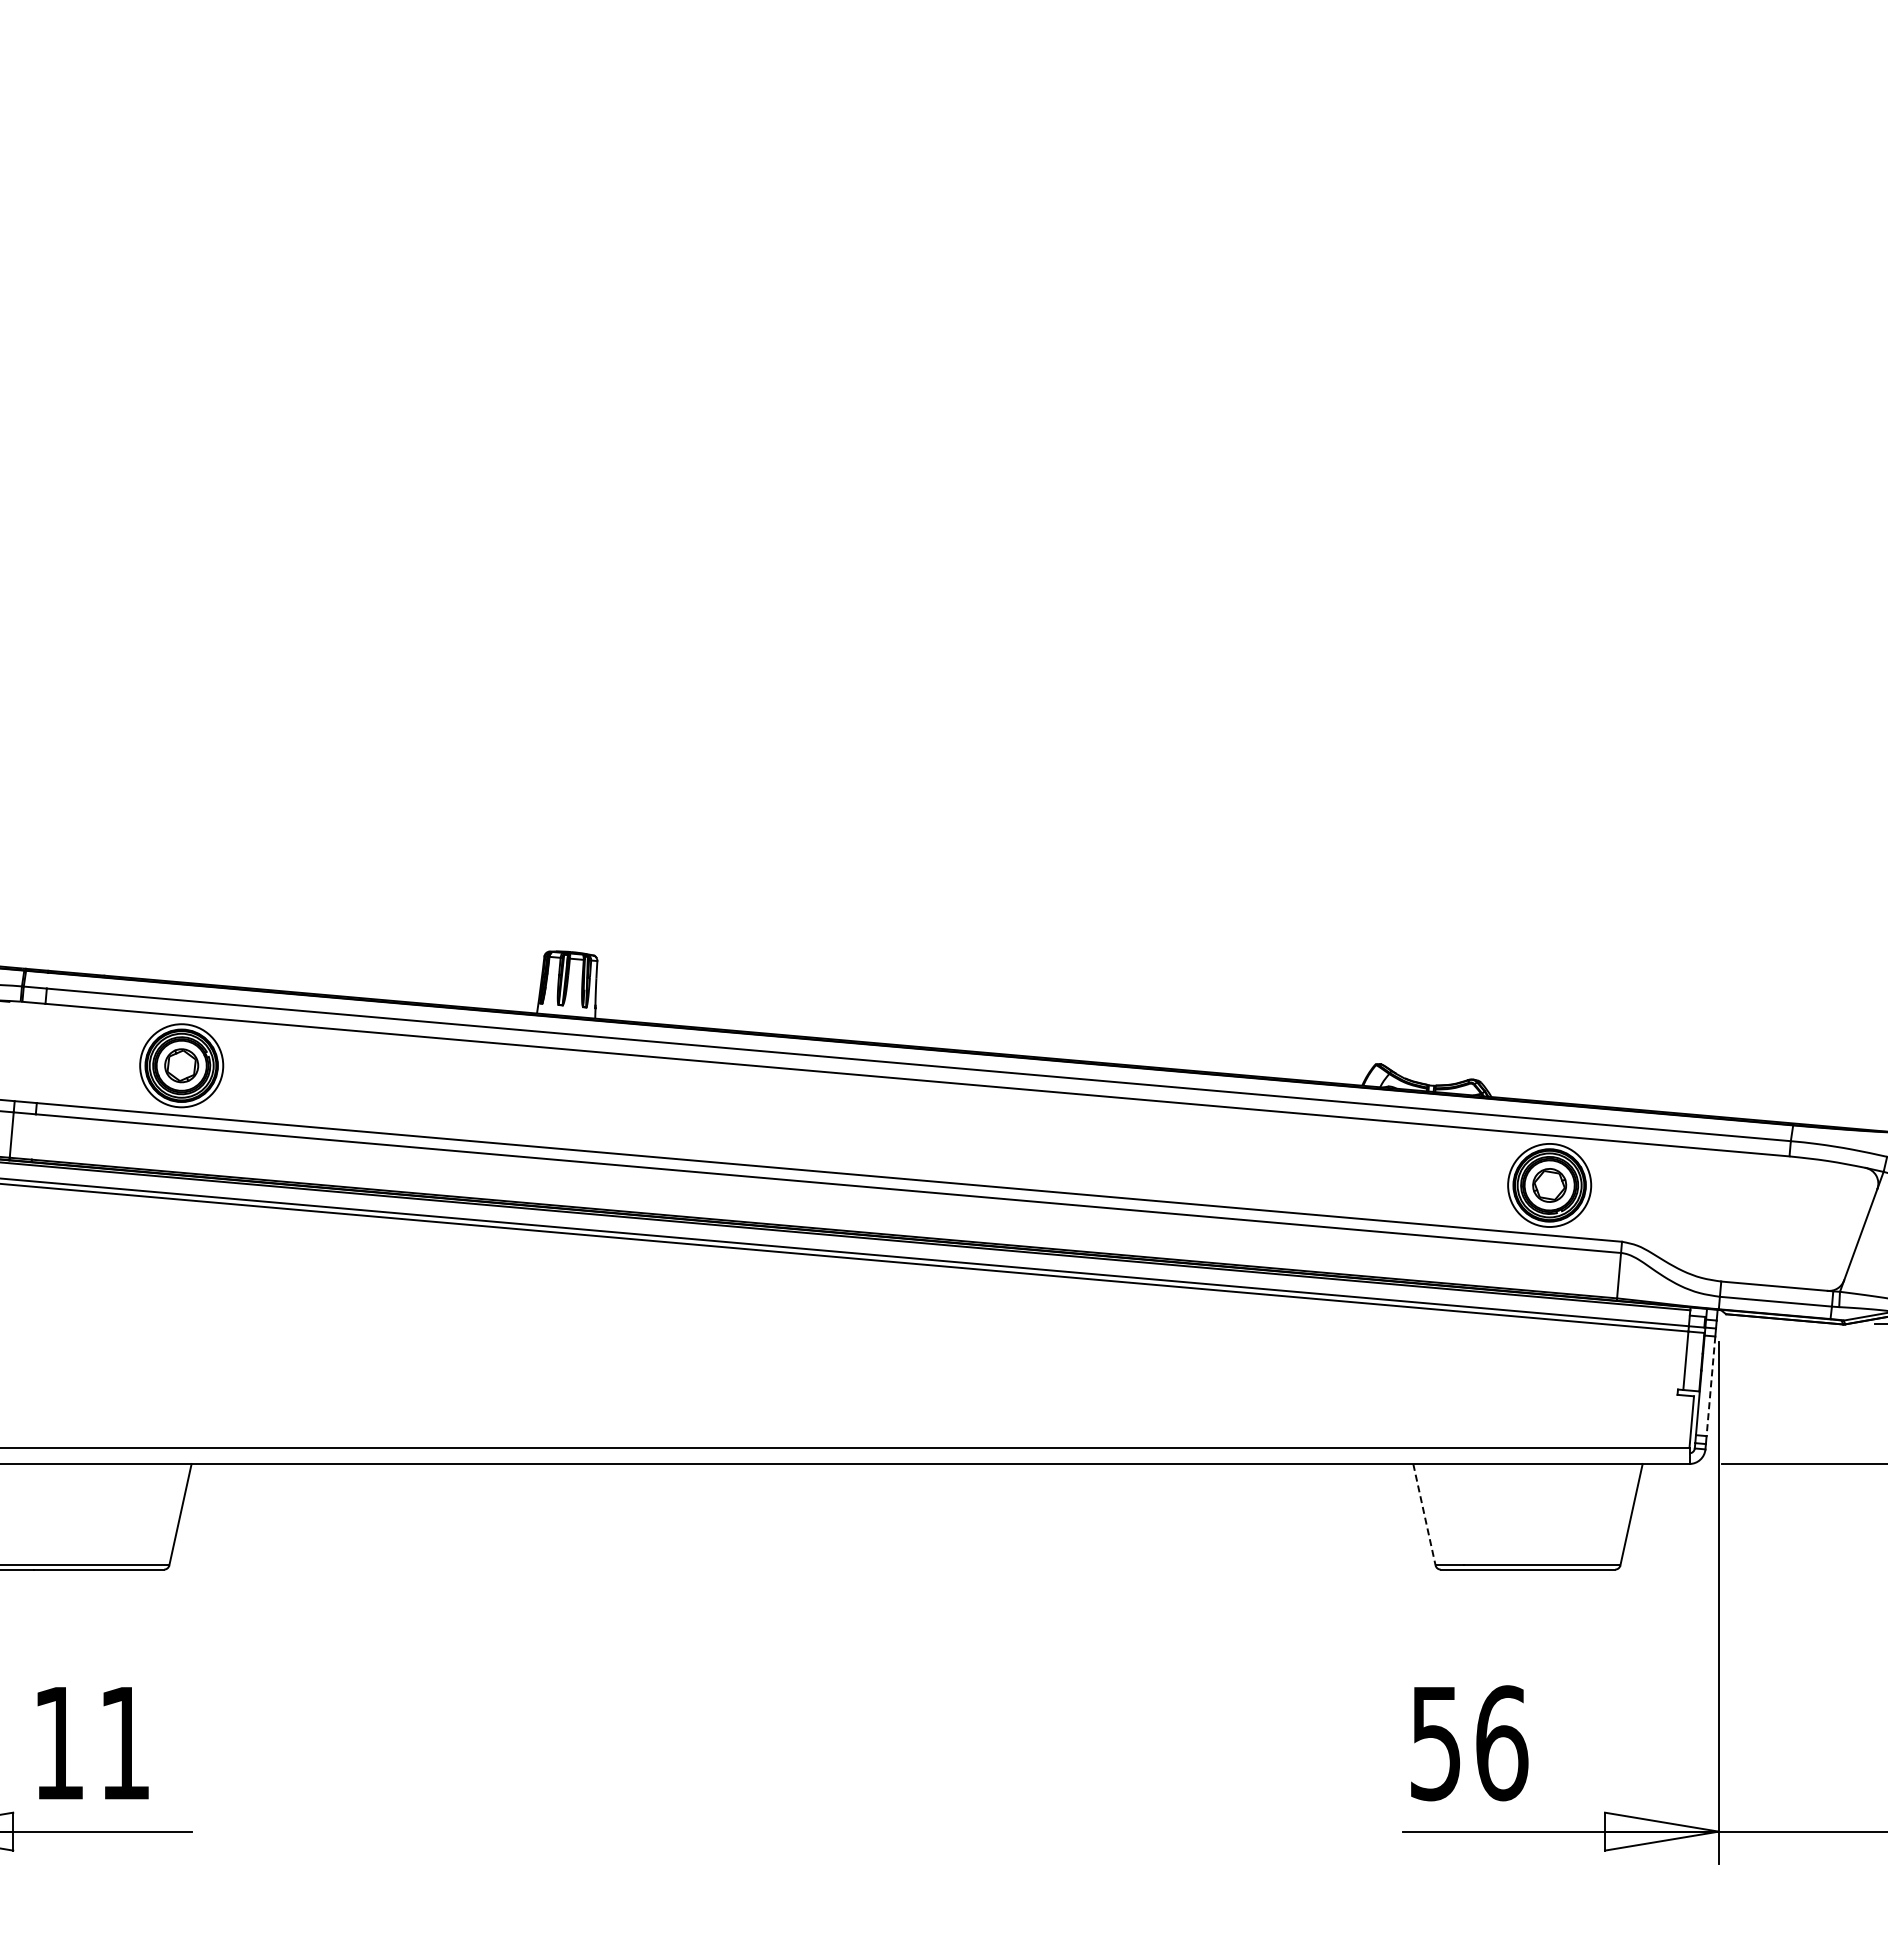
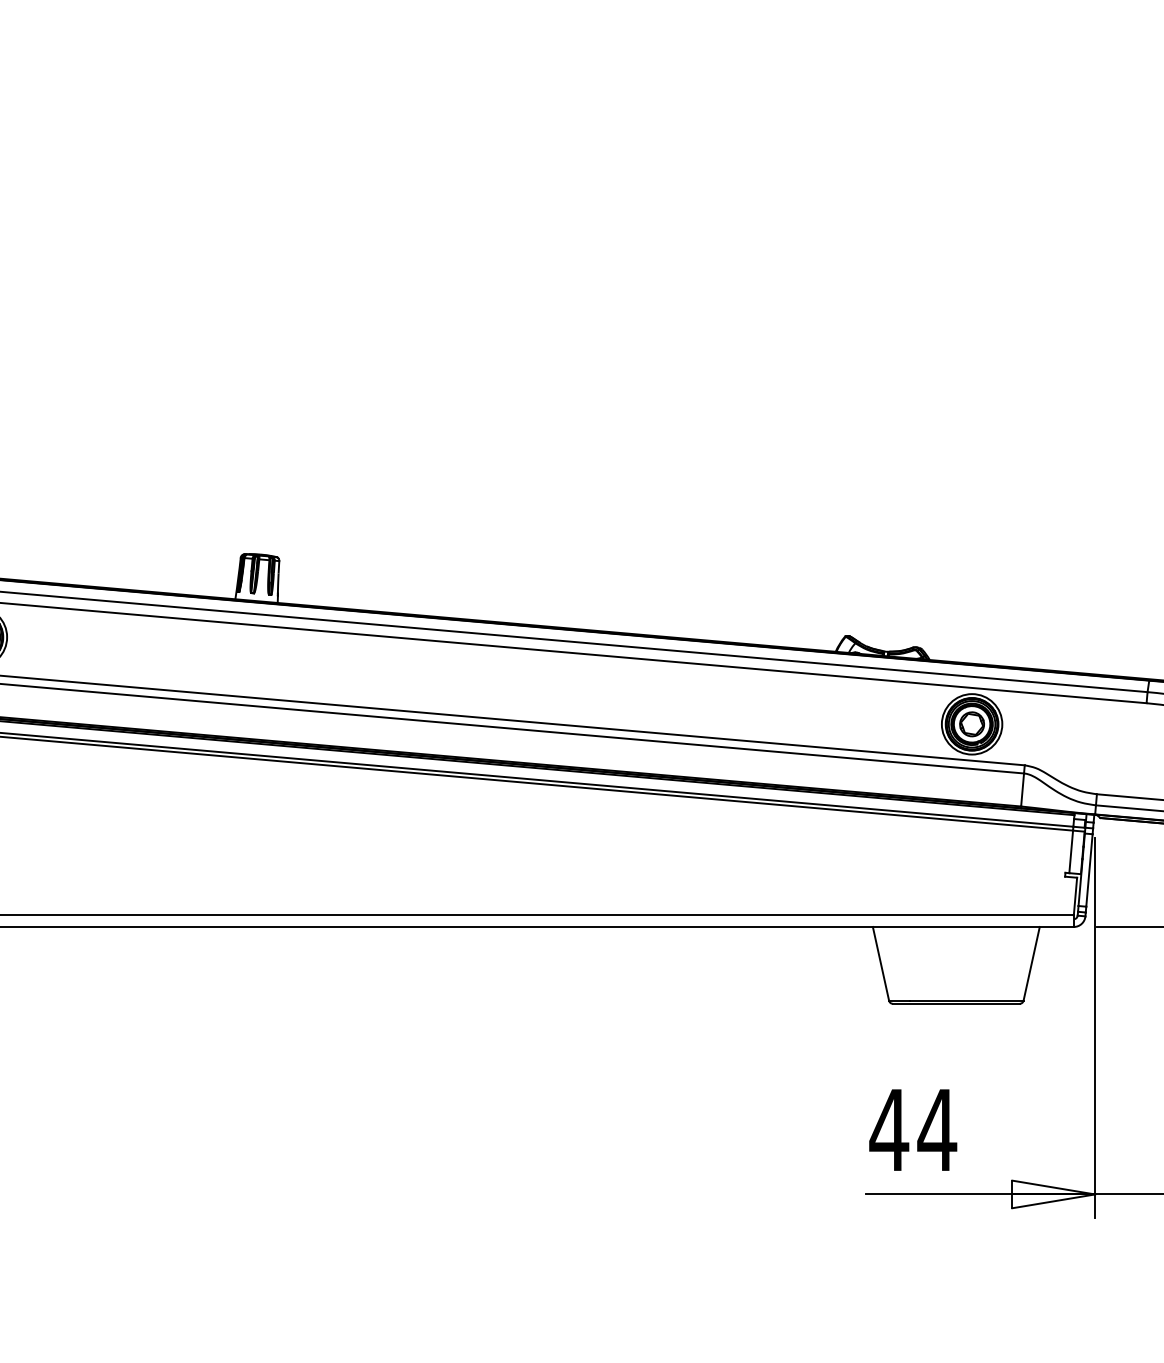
line: (1710, 1386) -> (1089, 870), dashed -> solid
line: (1424, 1514) -> (881, 963), dashed -> solid
text: (1468, 1743) -> (913, 1130), 56 -> 44

